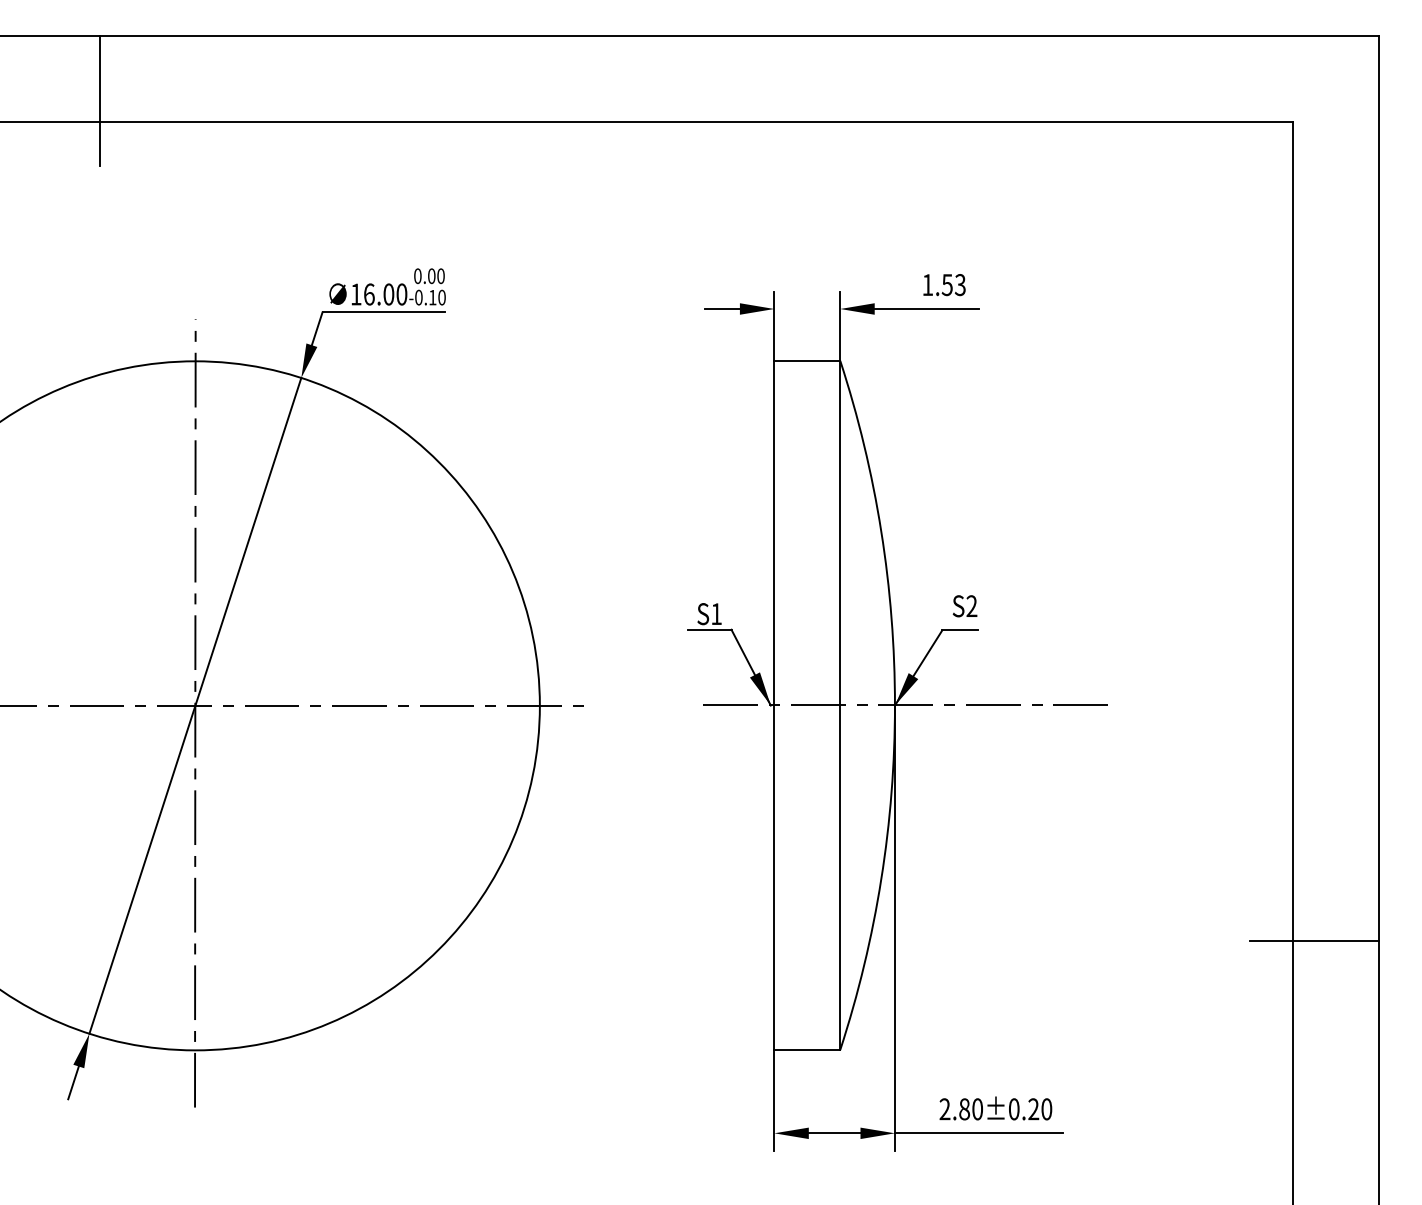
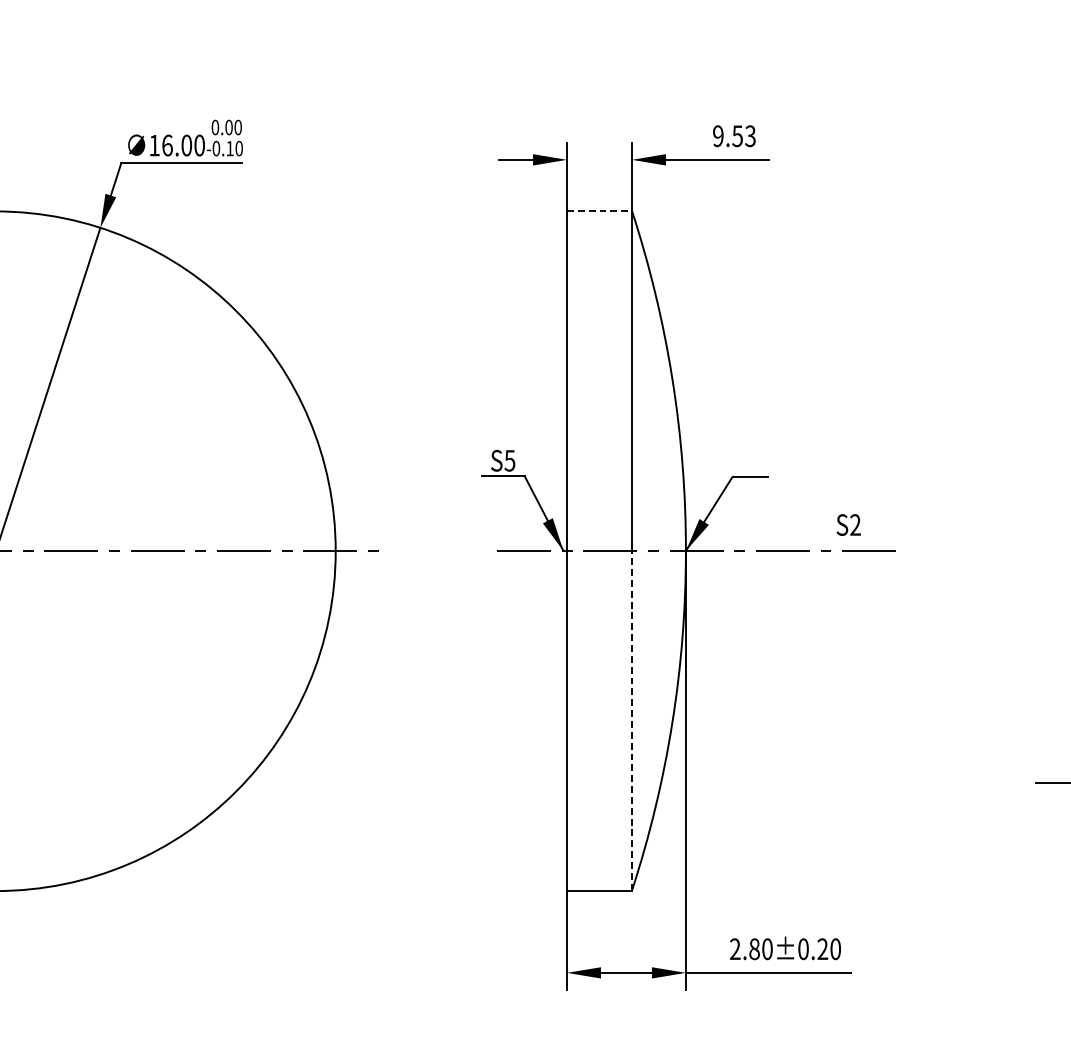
text: (927, 285) -> (718, 136), 1.53 -> 9.53
line: (807, 360) -> (599, 210), solid -> dashed
text: (964, 606) -> (848, 525), moved
text: (716, 614) -> (509, 461), S1 -> S5
line: (840, 877) -> (632, 720), solid -> dashed

